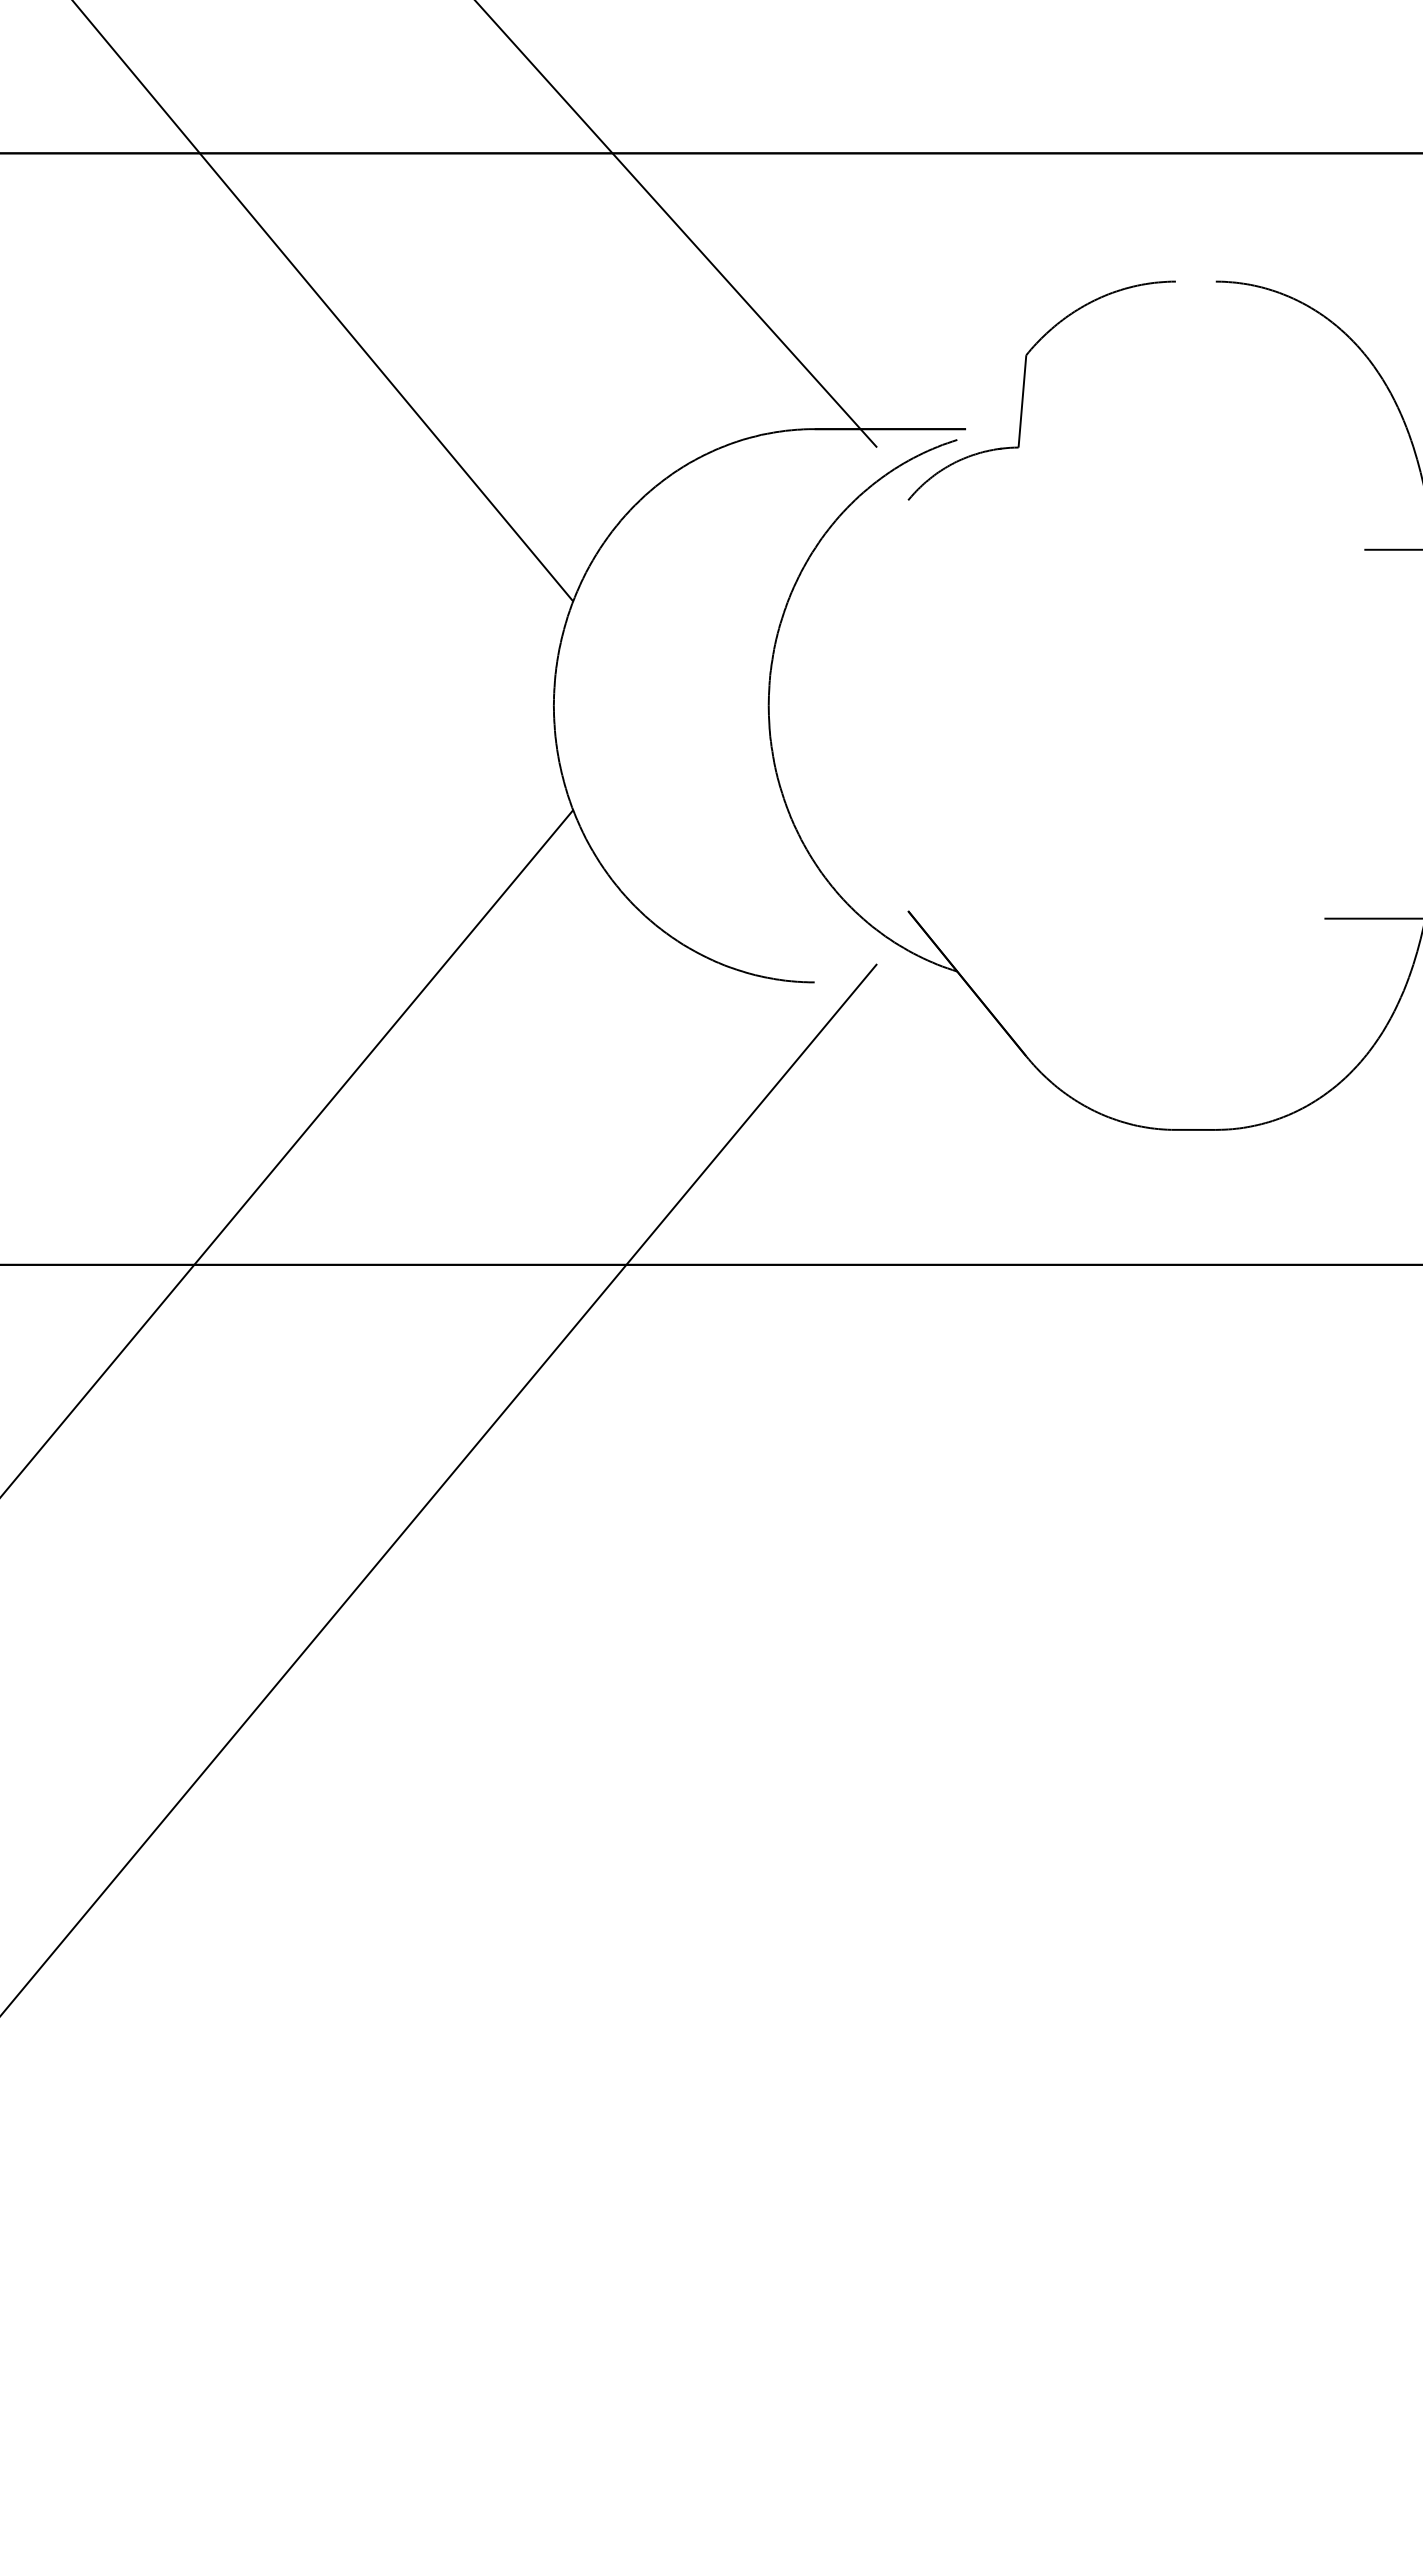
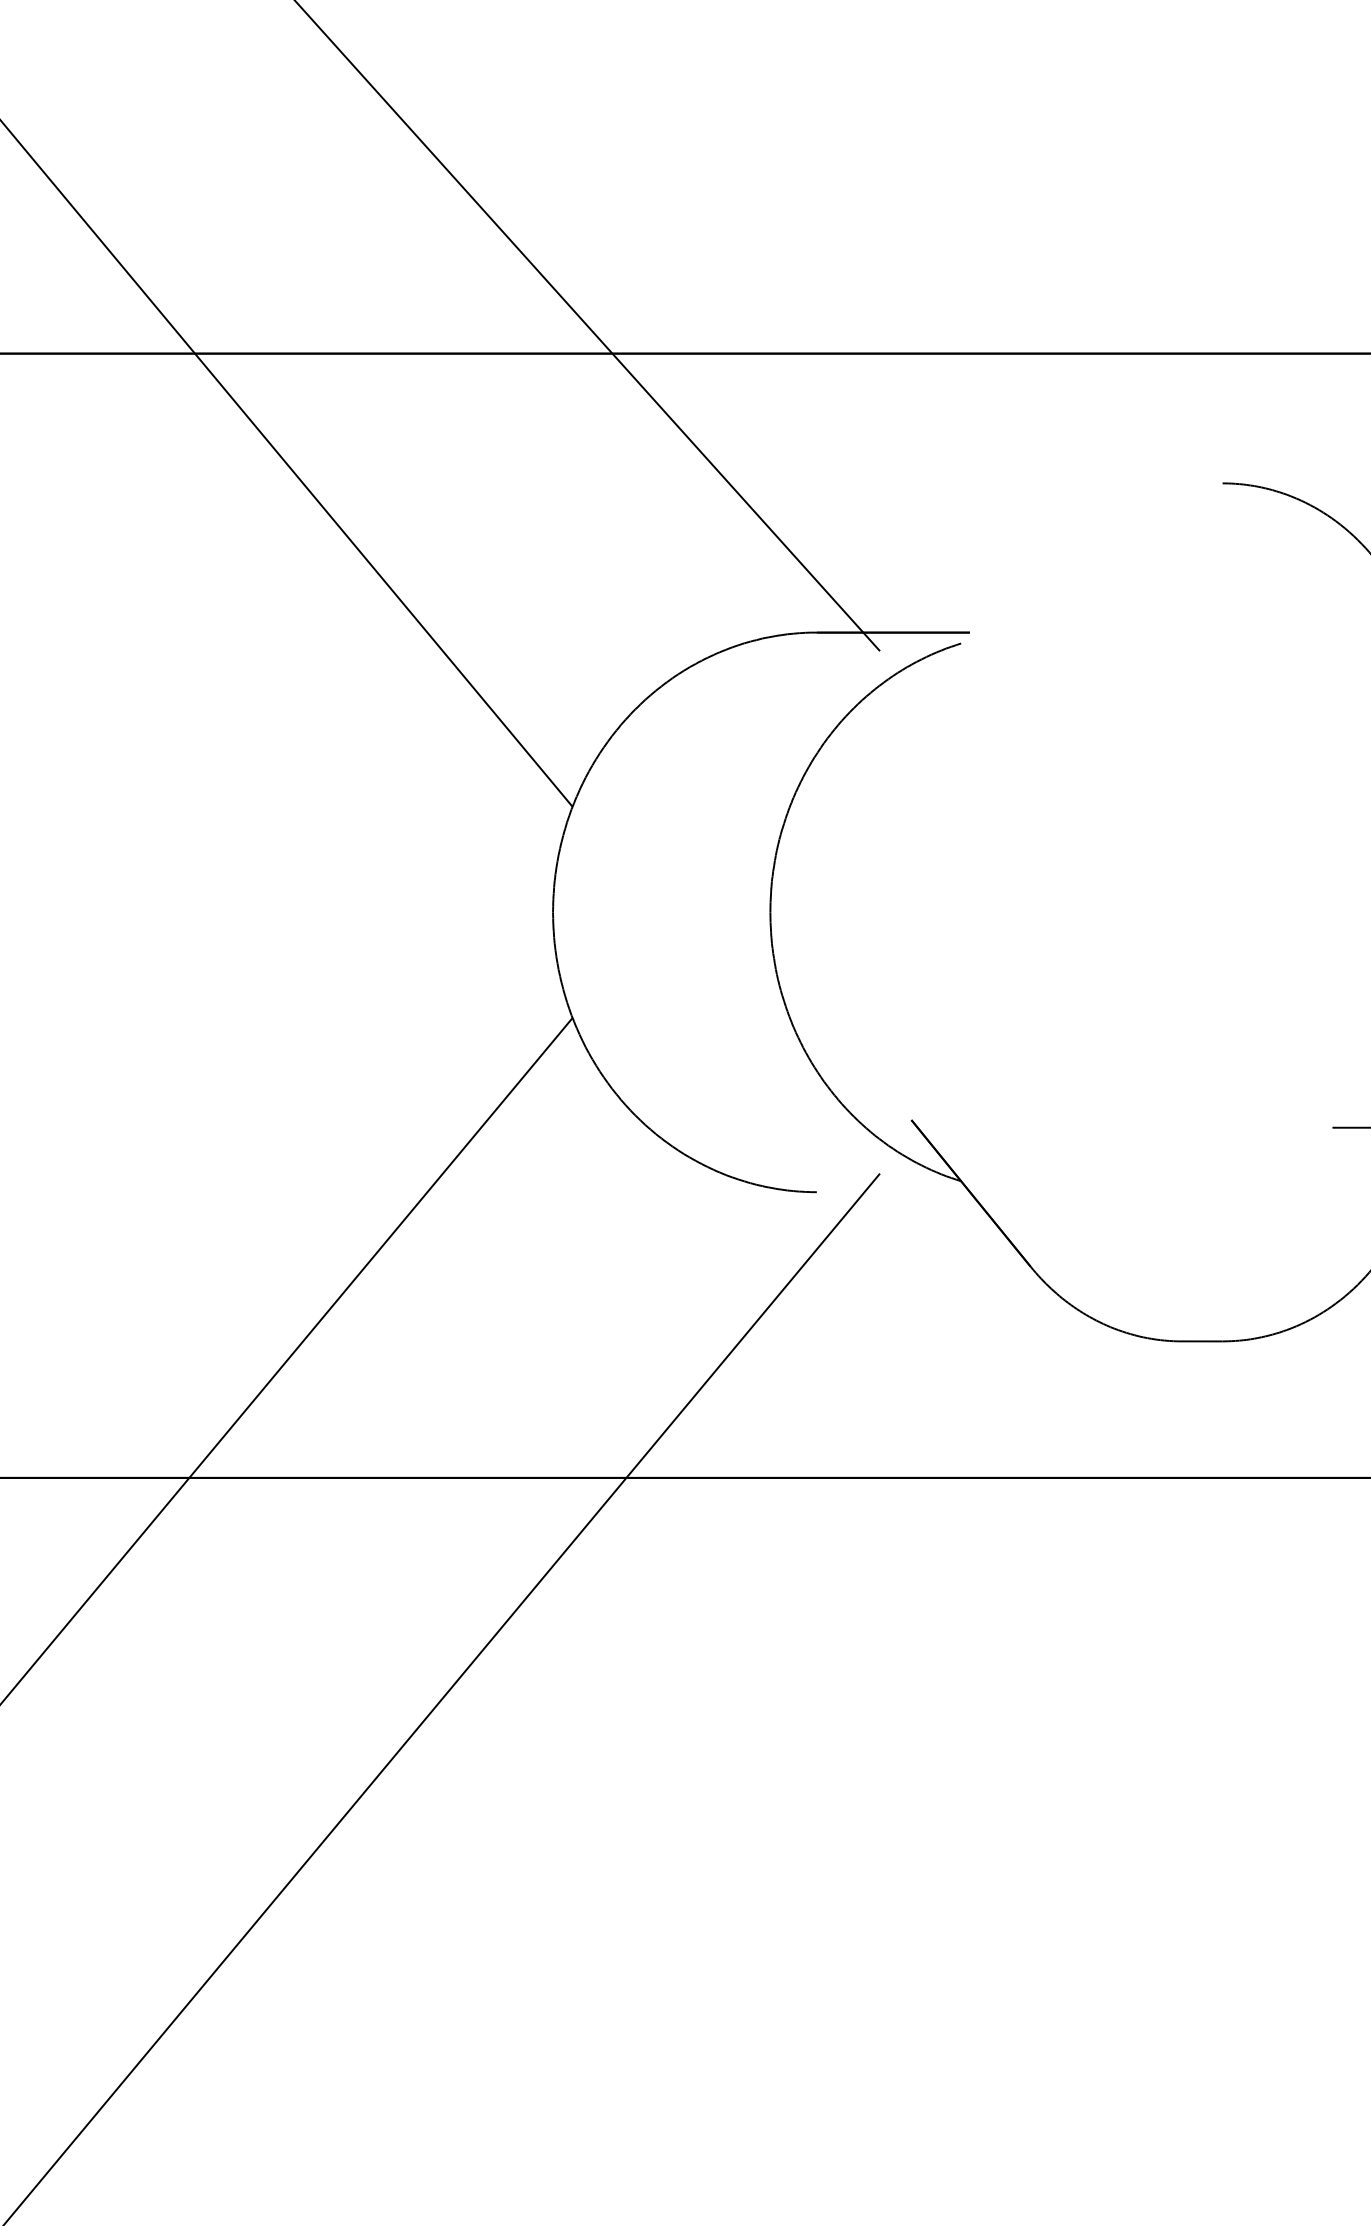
part: (1024, 390) -> (1029, 593), removed

